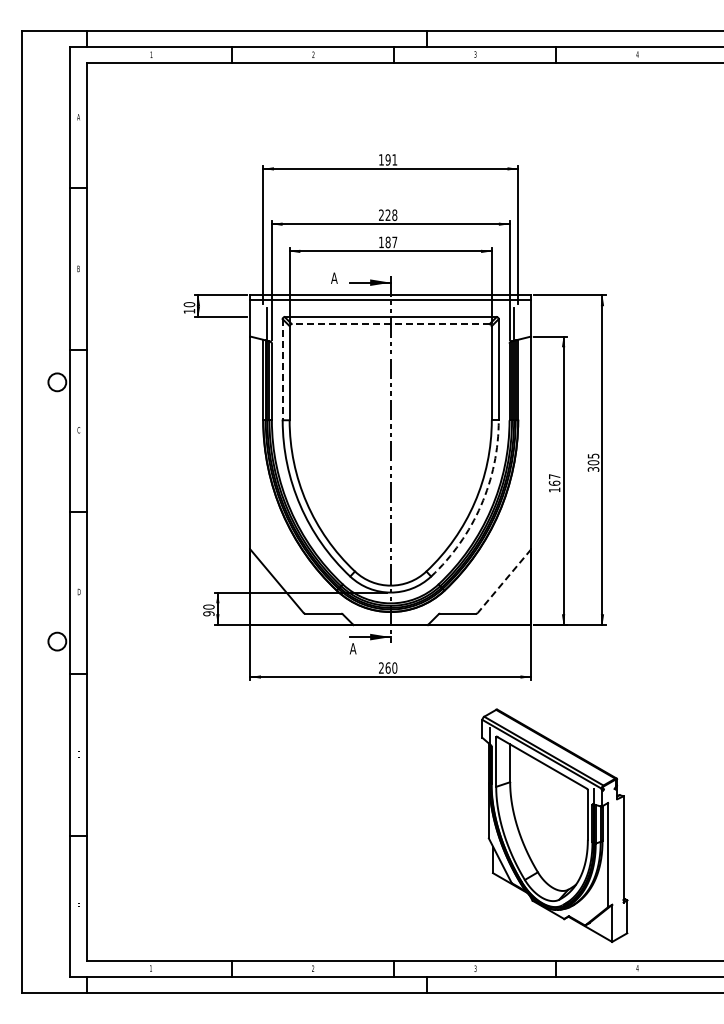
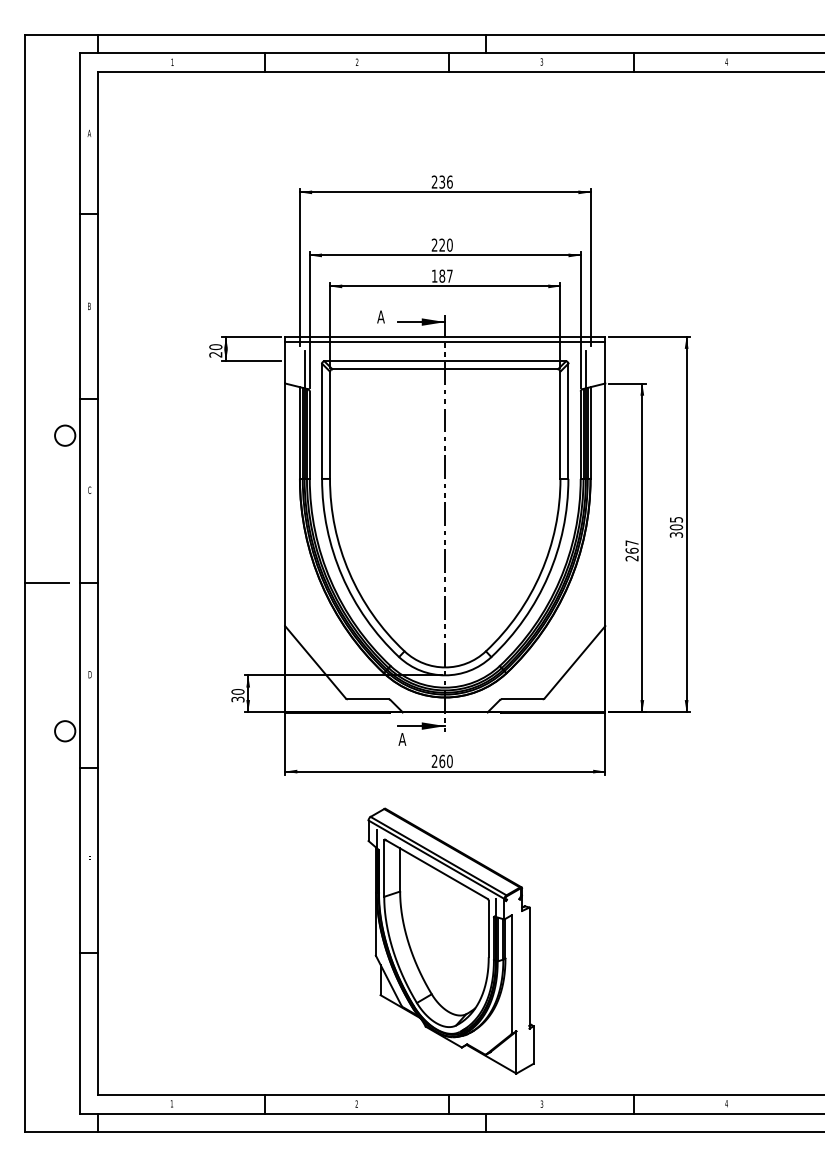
text: (388, 159) -> (442, 181), 191 -> 236
text: (394, 214) -> (449, 244), 228 -> 220
text: (188, 311) -> (214, 354), 10 -> 20
line: (390, 324) -> (444, 369), dashed -> solid
line: (282, 369) -> (321, 421), dashed -> solid
text: (554, 489) -> (631, 557), 167 -> 267
arc: (481, 505) -> (548, 576), dashed -> solid
line: (40, 512) -> (45, 584), added
line: (504, 581) -> (574, 662), dashed -> solid
text: (208, 613) -> (237, 699), 90 -> 30
part: (554, 825) -> (450, 940), moved

